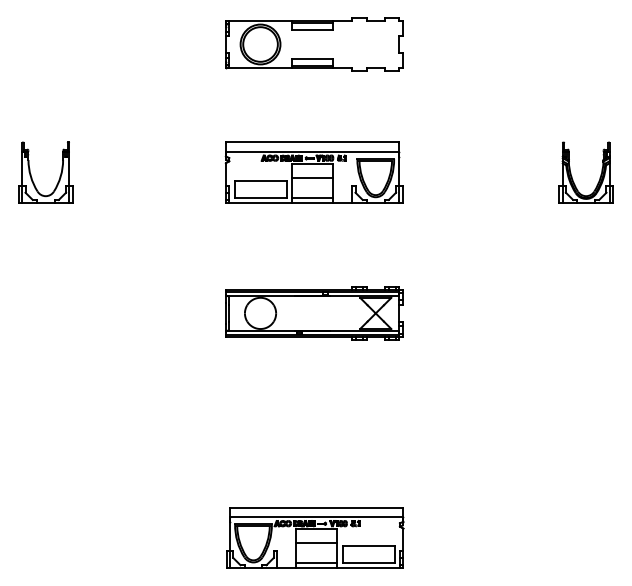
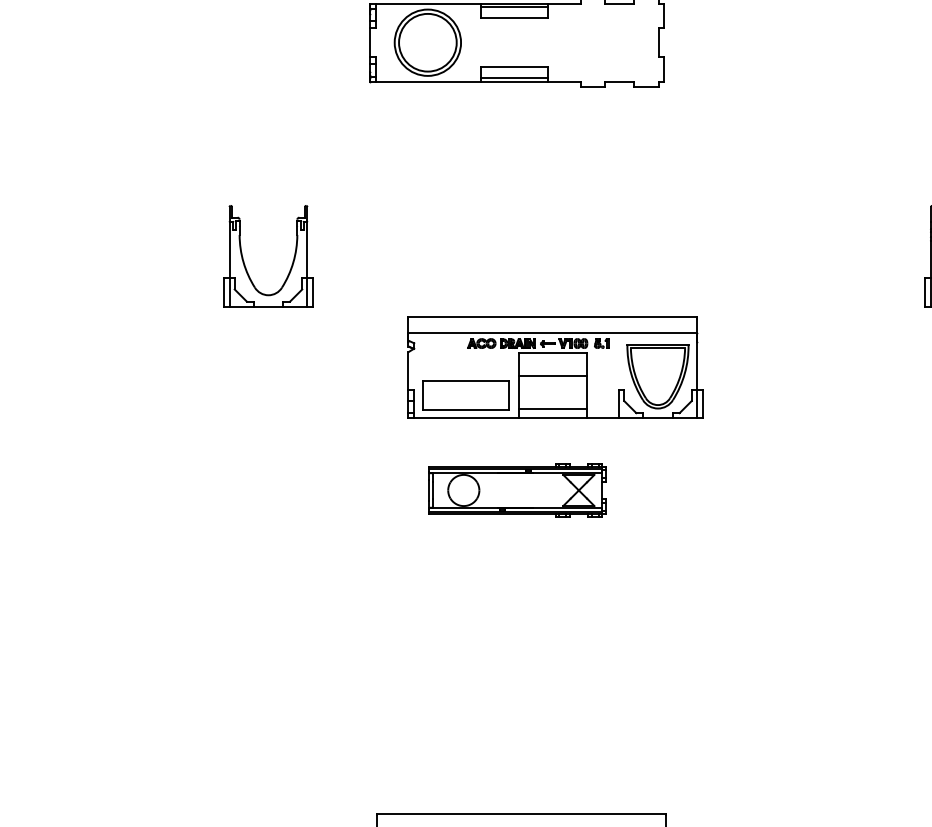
part: (313, 172) -> (554, 367), moved
part: (32, 177) -> (246, 264), moved
part: (314, 313) -> (517, 490), size x0.6

